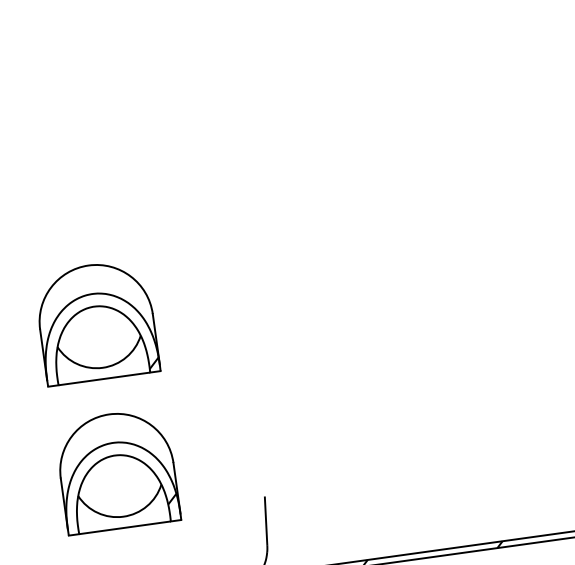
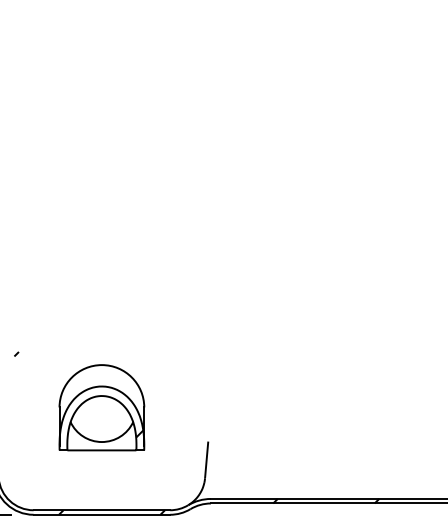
part: (95, 321) -> (101, 295), removed

